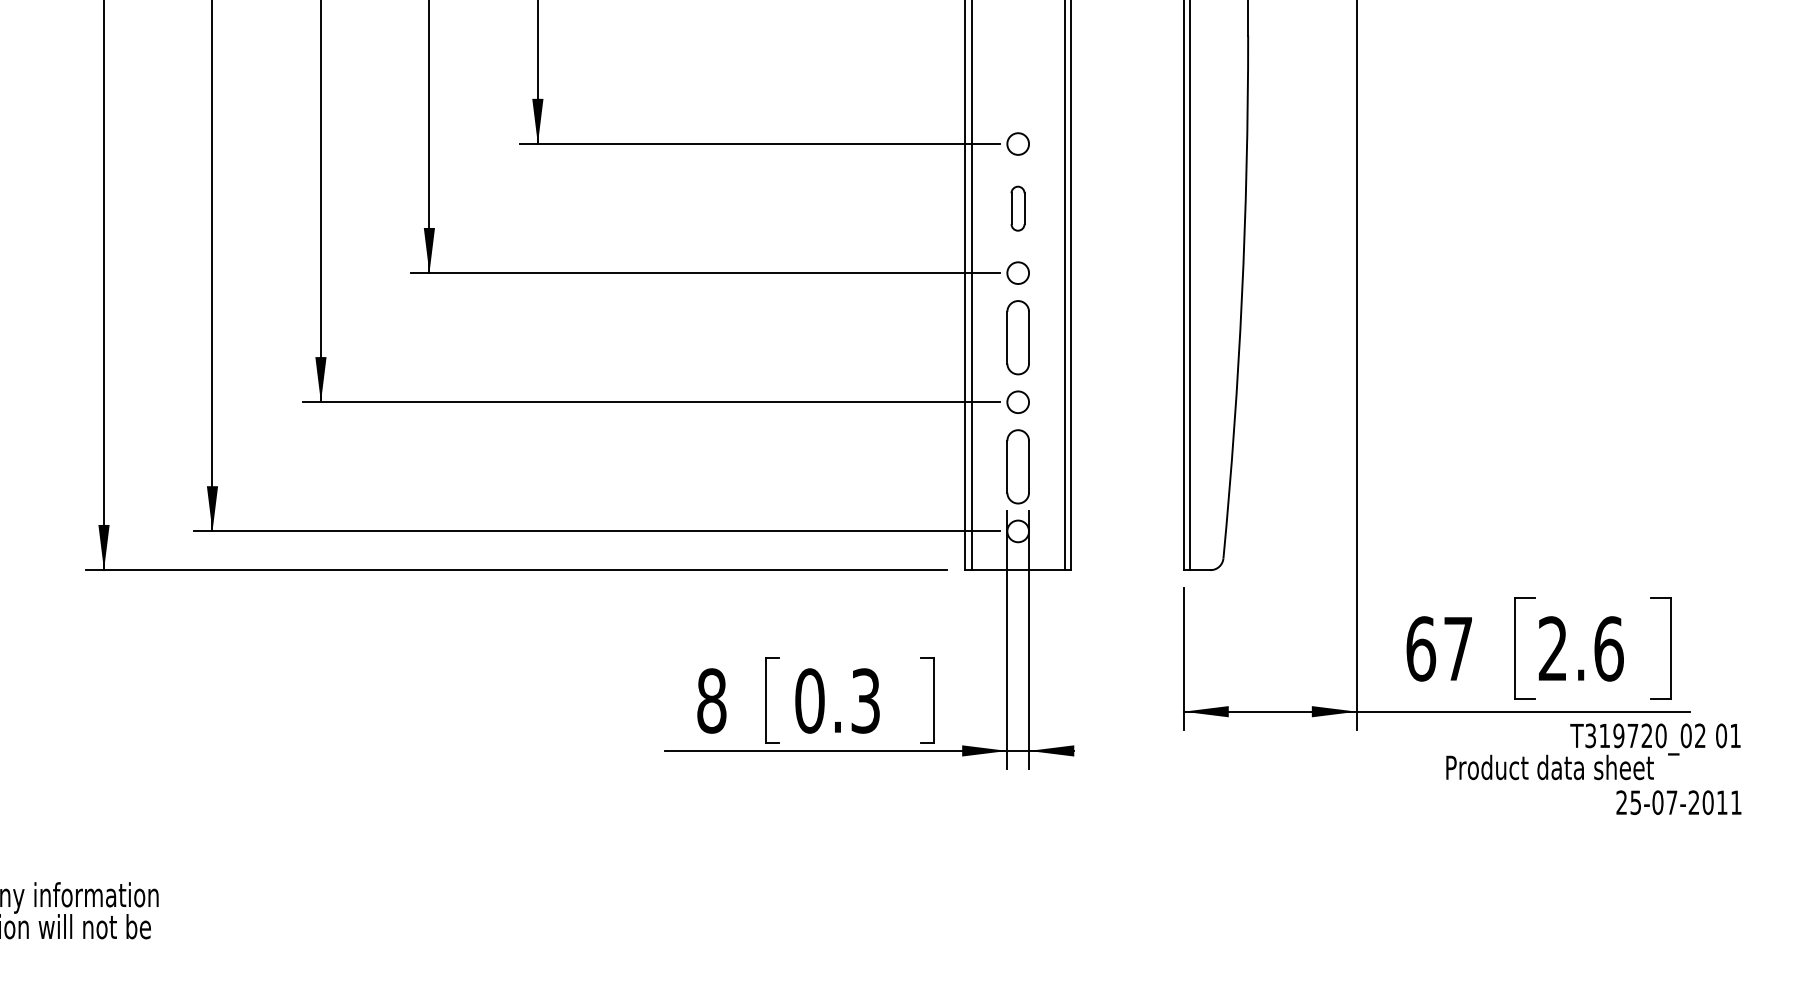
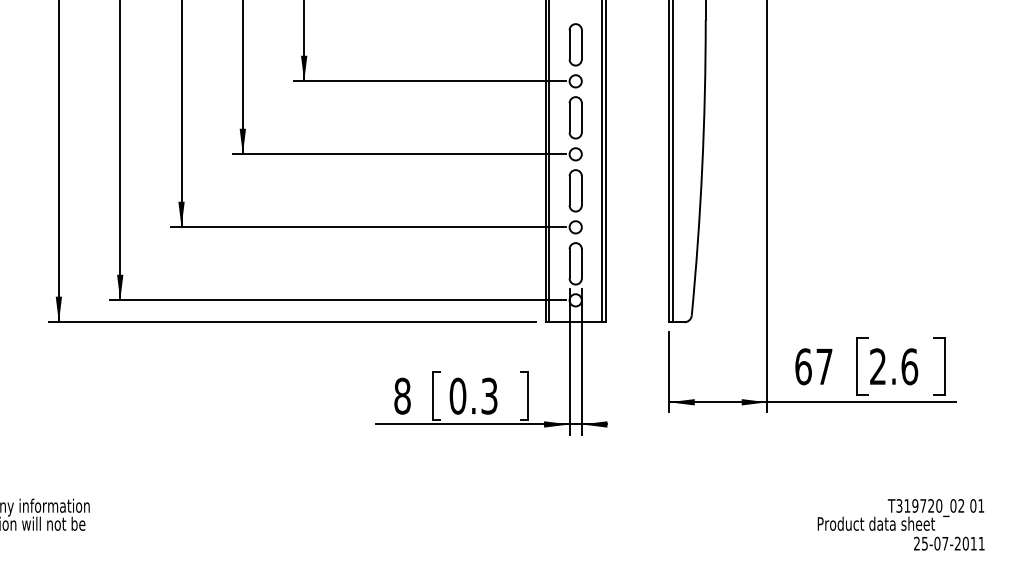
part: (1017, 78) -> (575, 44), added
part: (1017, 207) -> (575, 117), size x1.67
text: (1592, 768) -> (900, 524), moved

